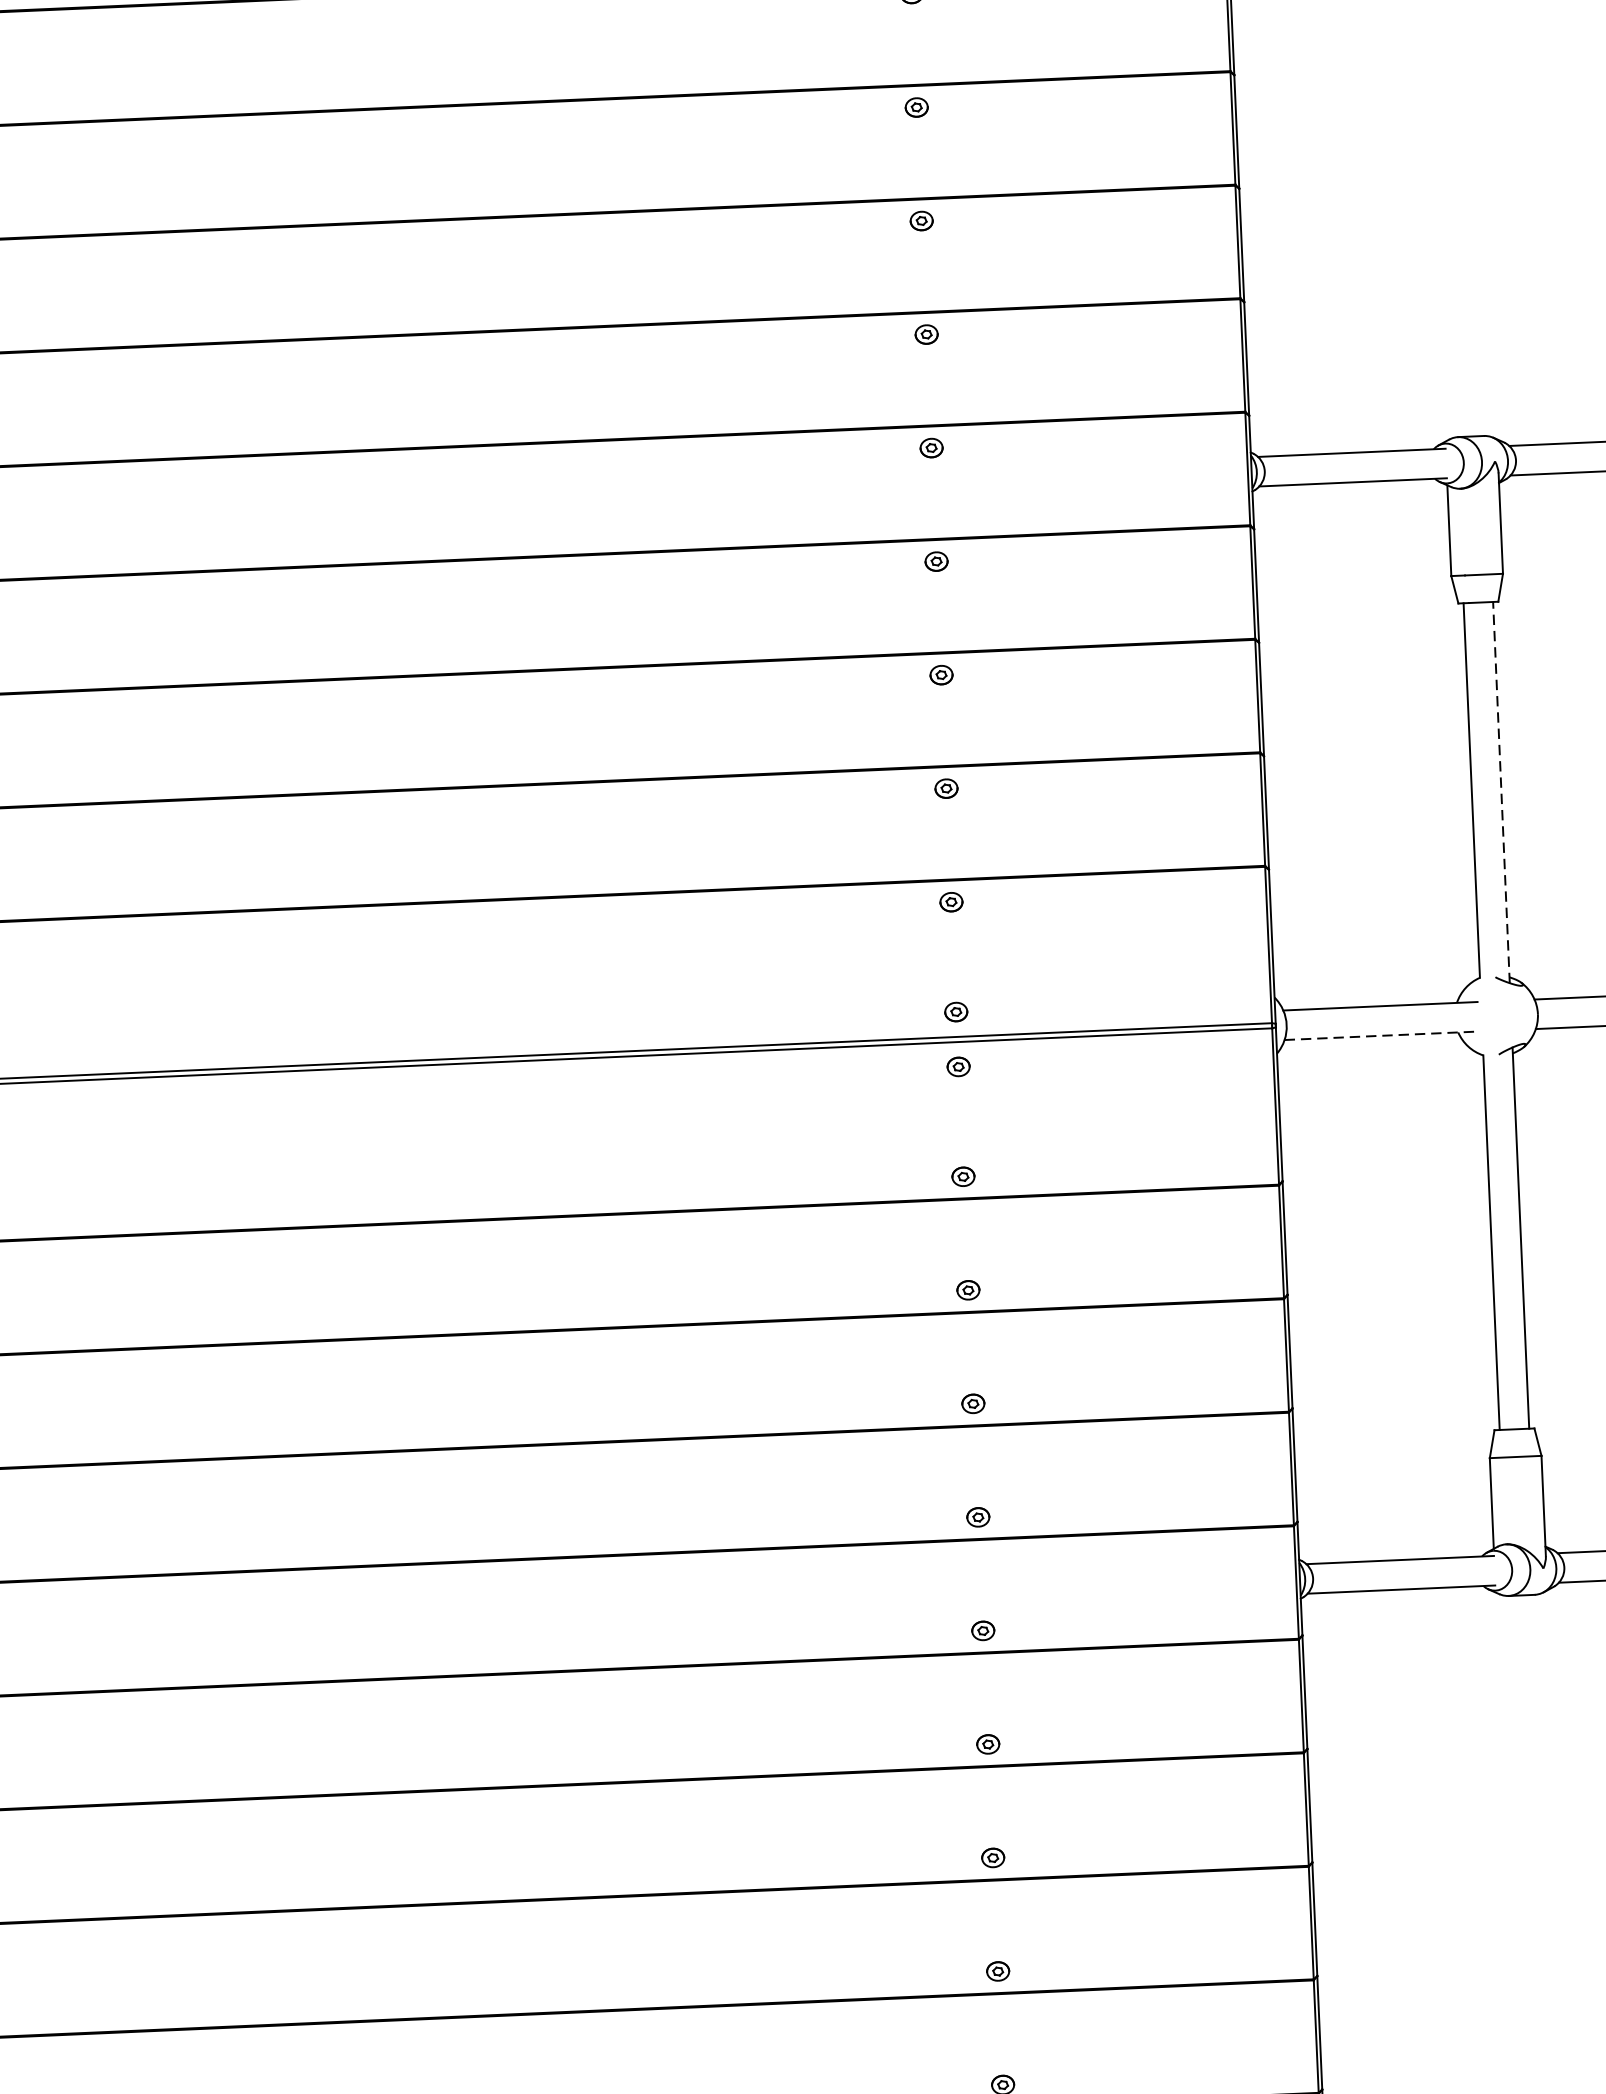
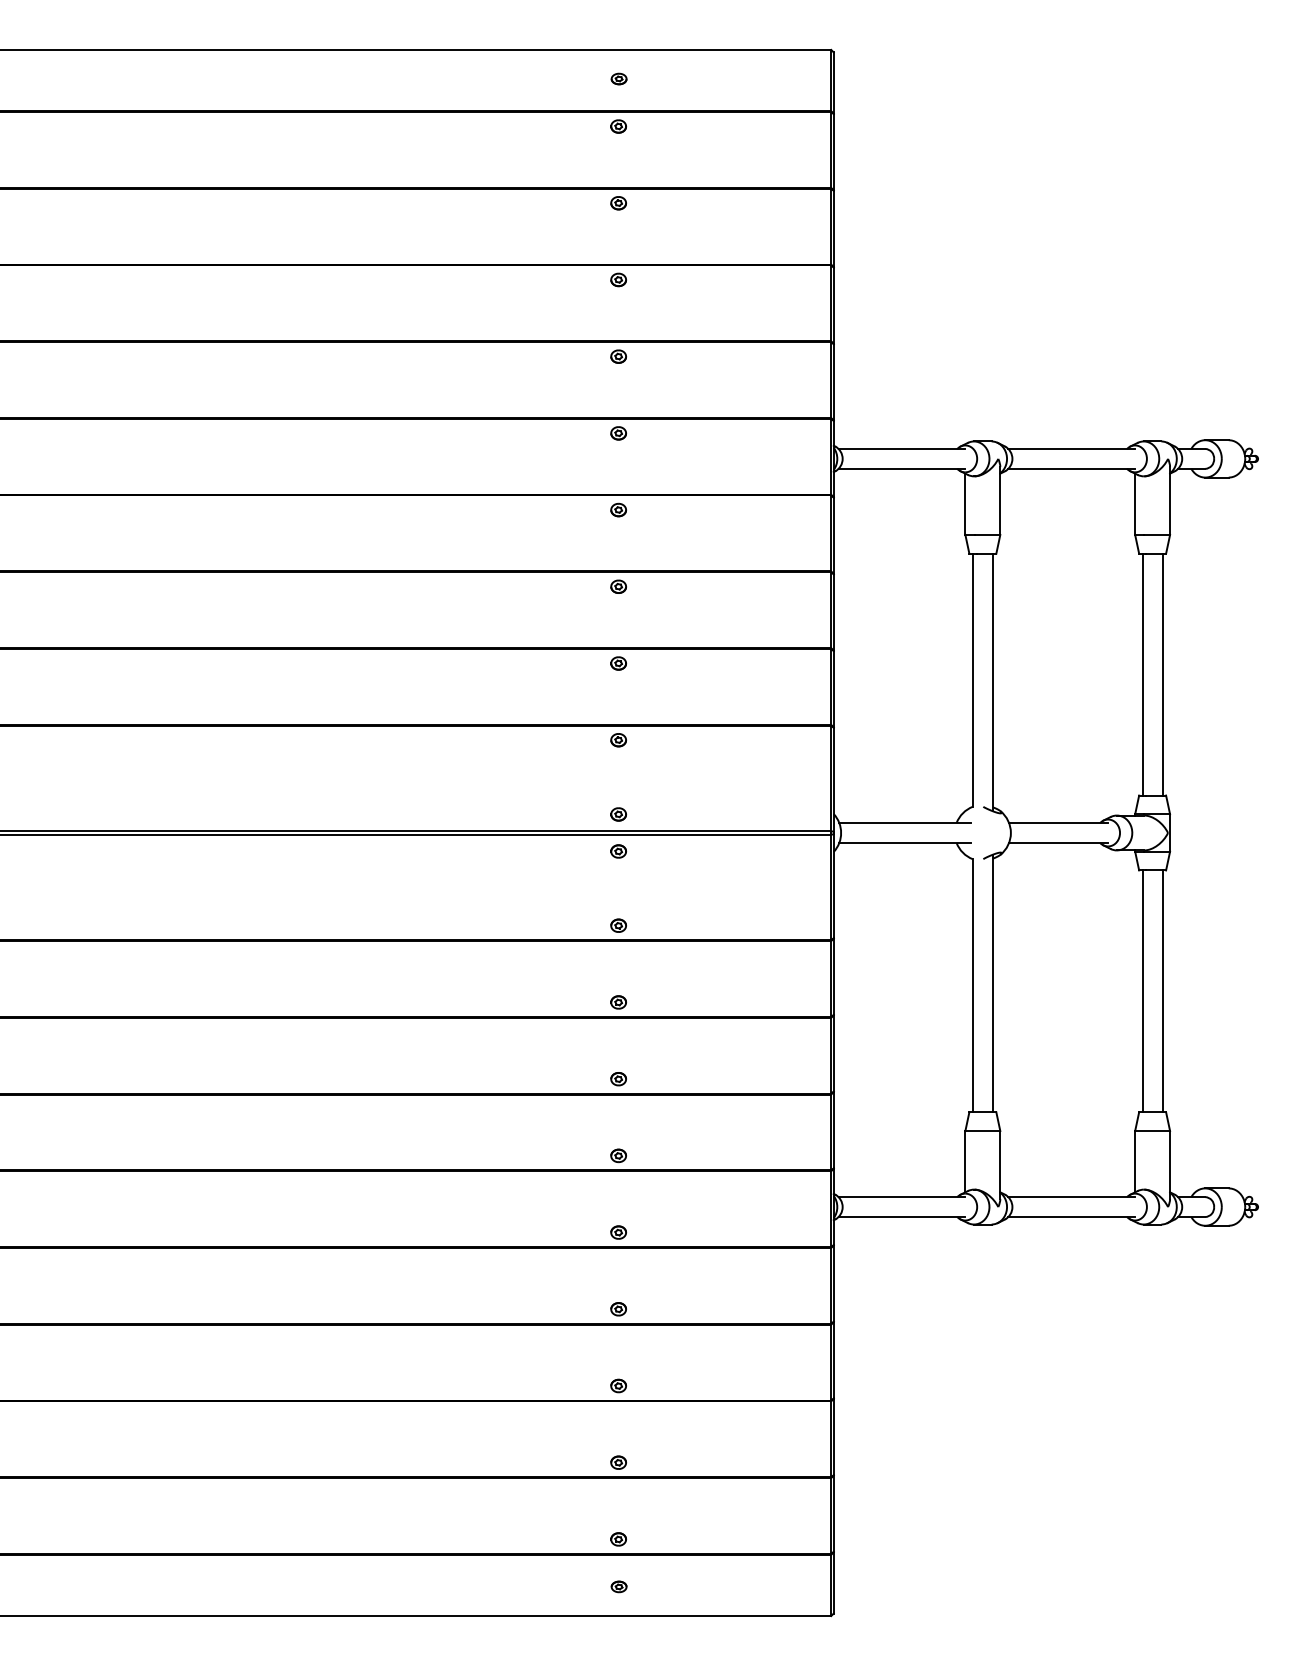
line: (1500, 792) -> (992, 682), dashed -> solid
line: (1381, 1035) -> (904, 842), dashed -> solid

